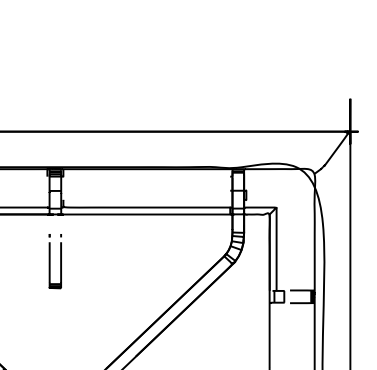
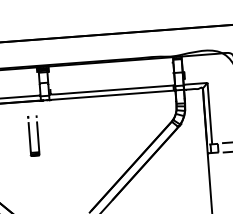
part: (54, 261) -> (33, 135), moved

